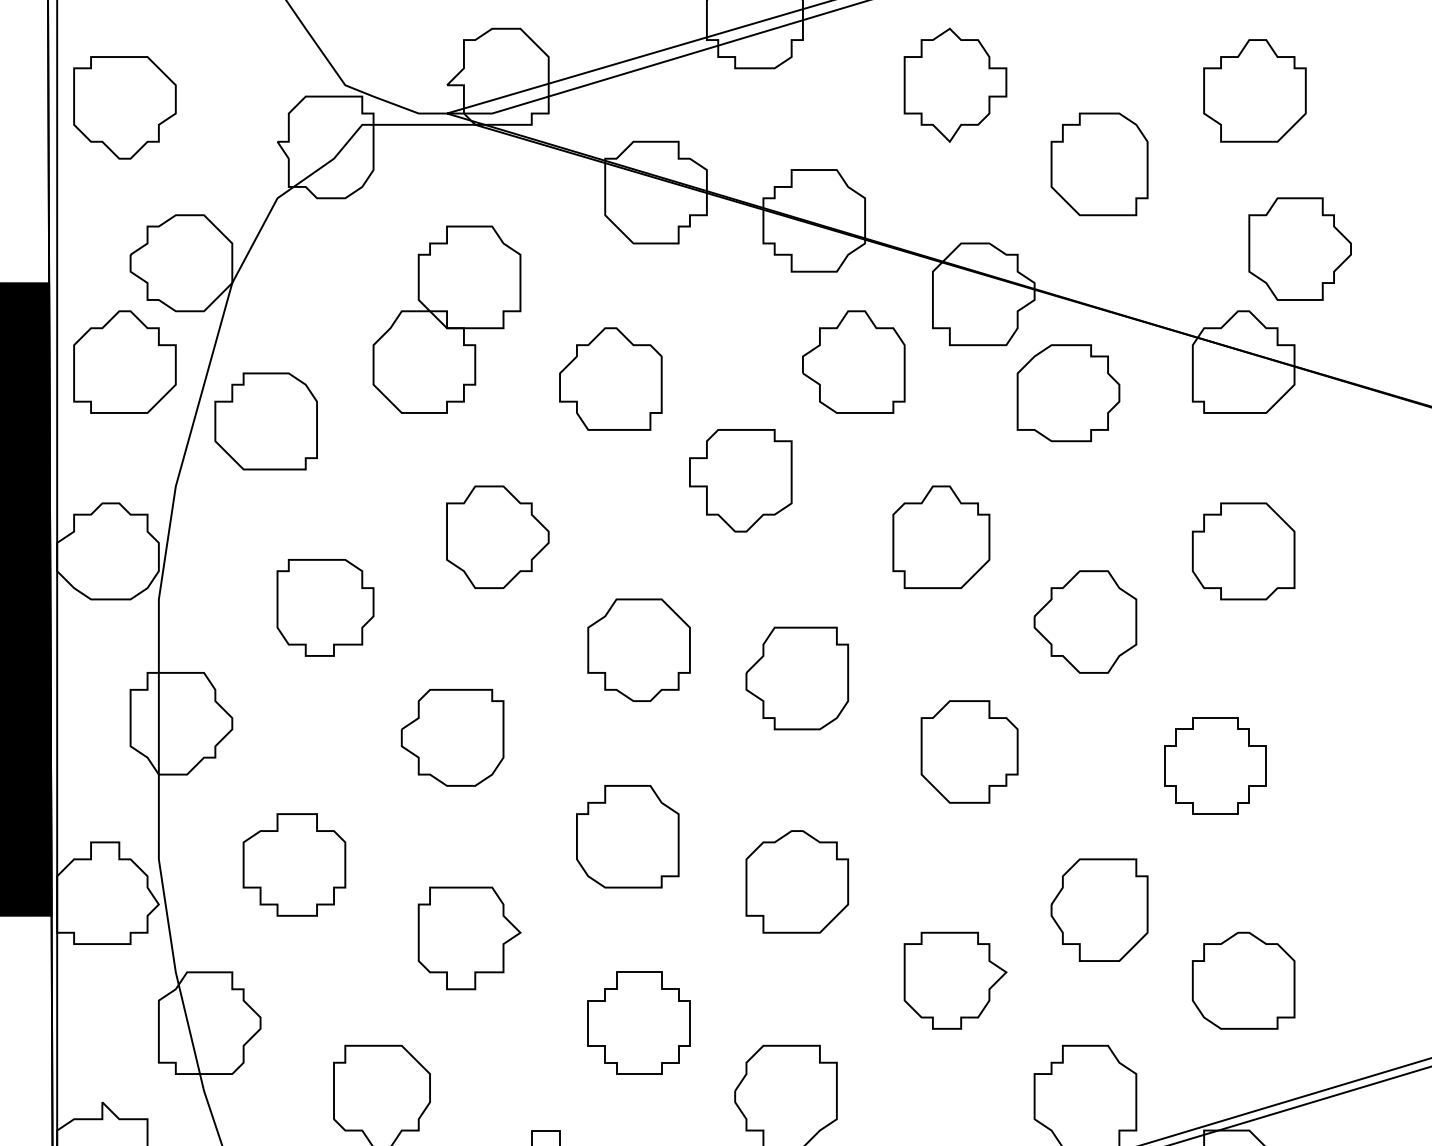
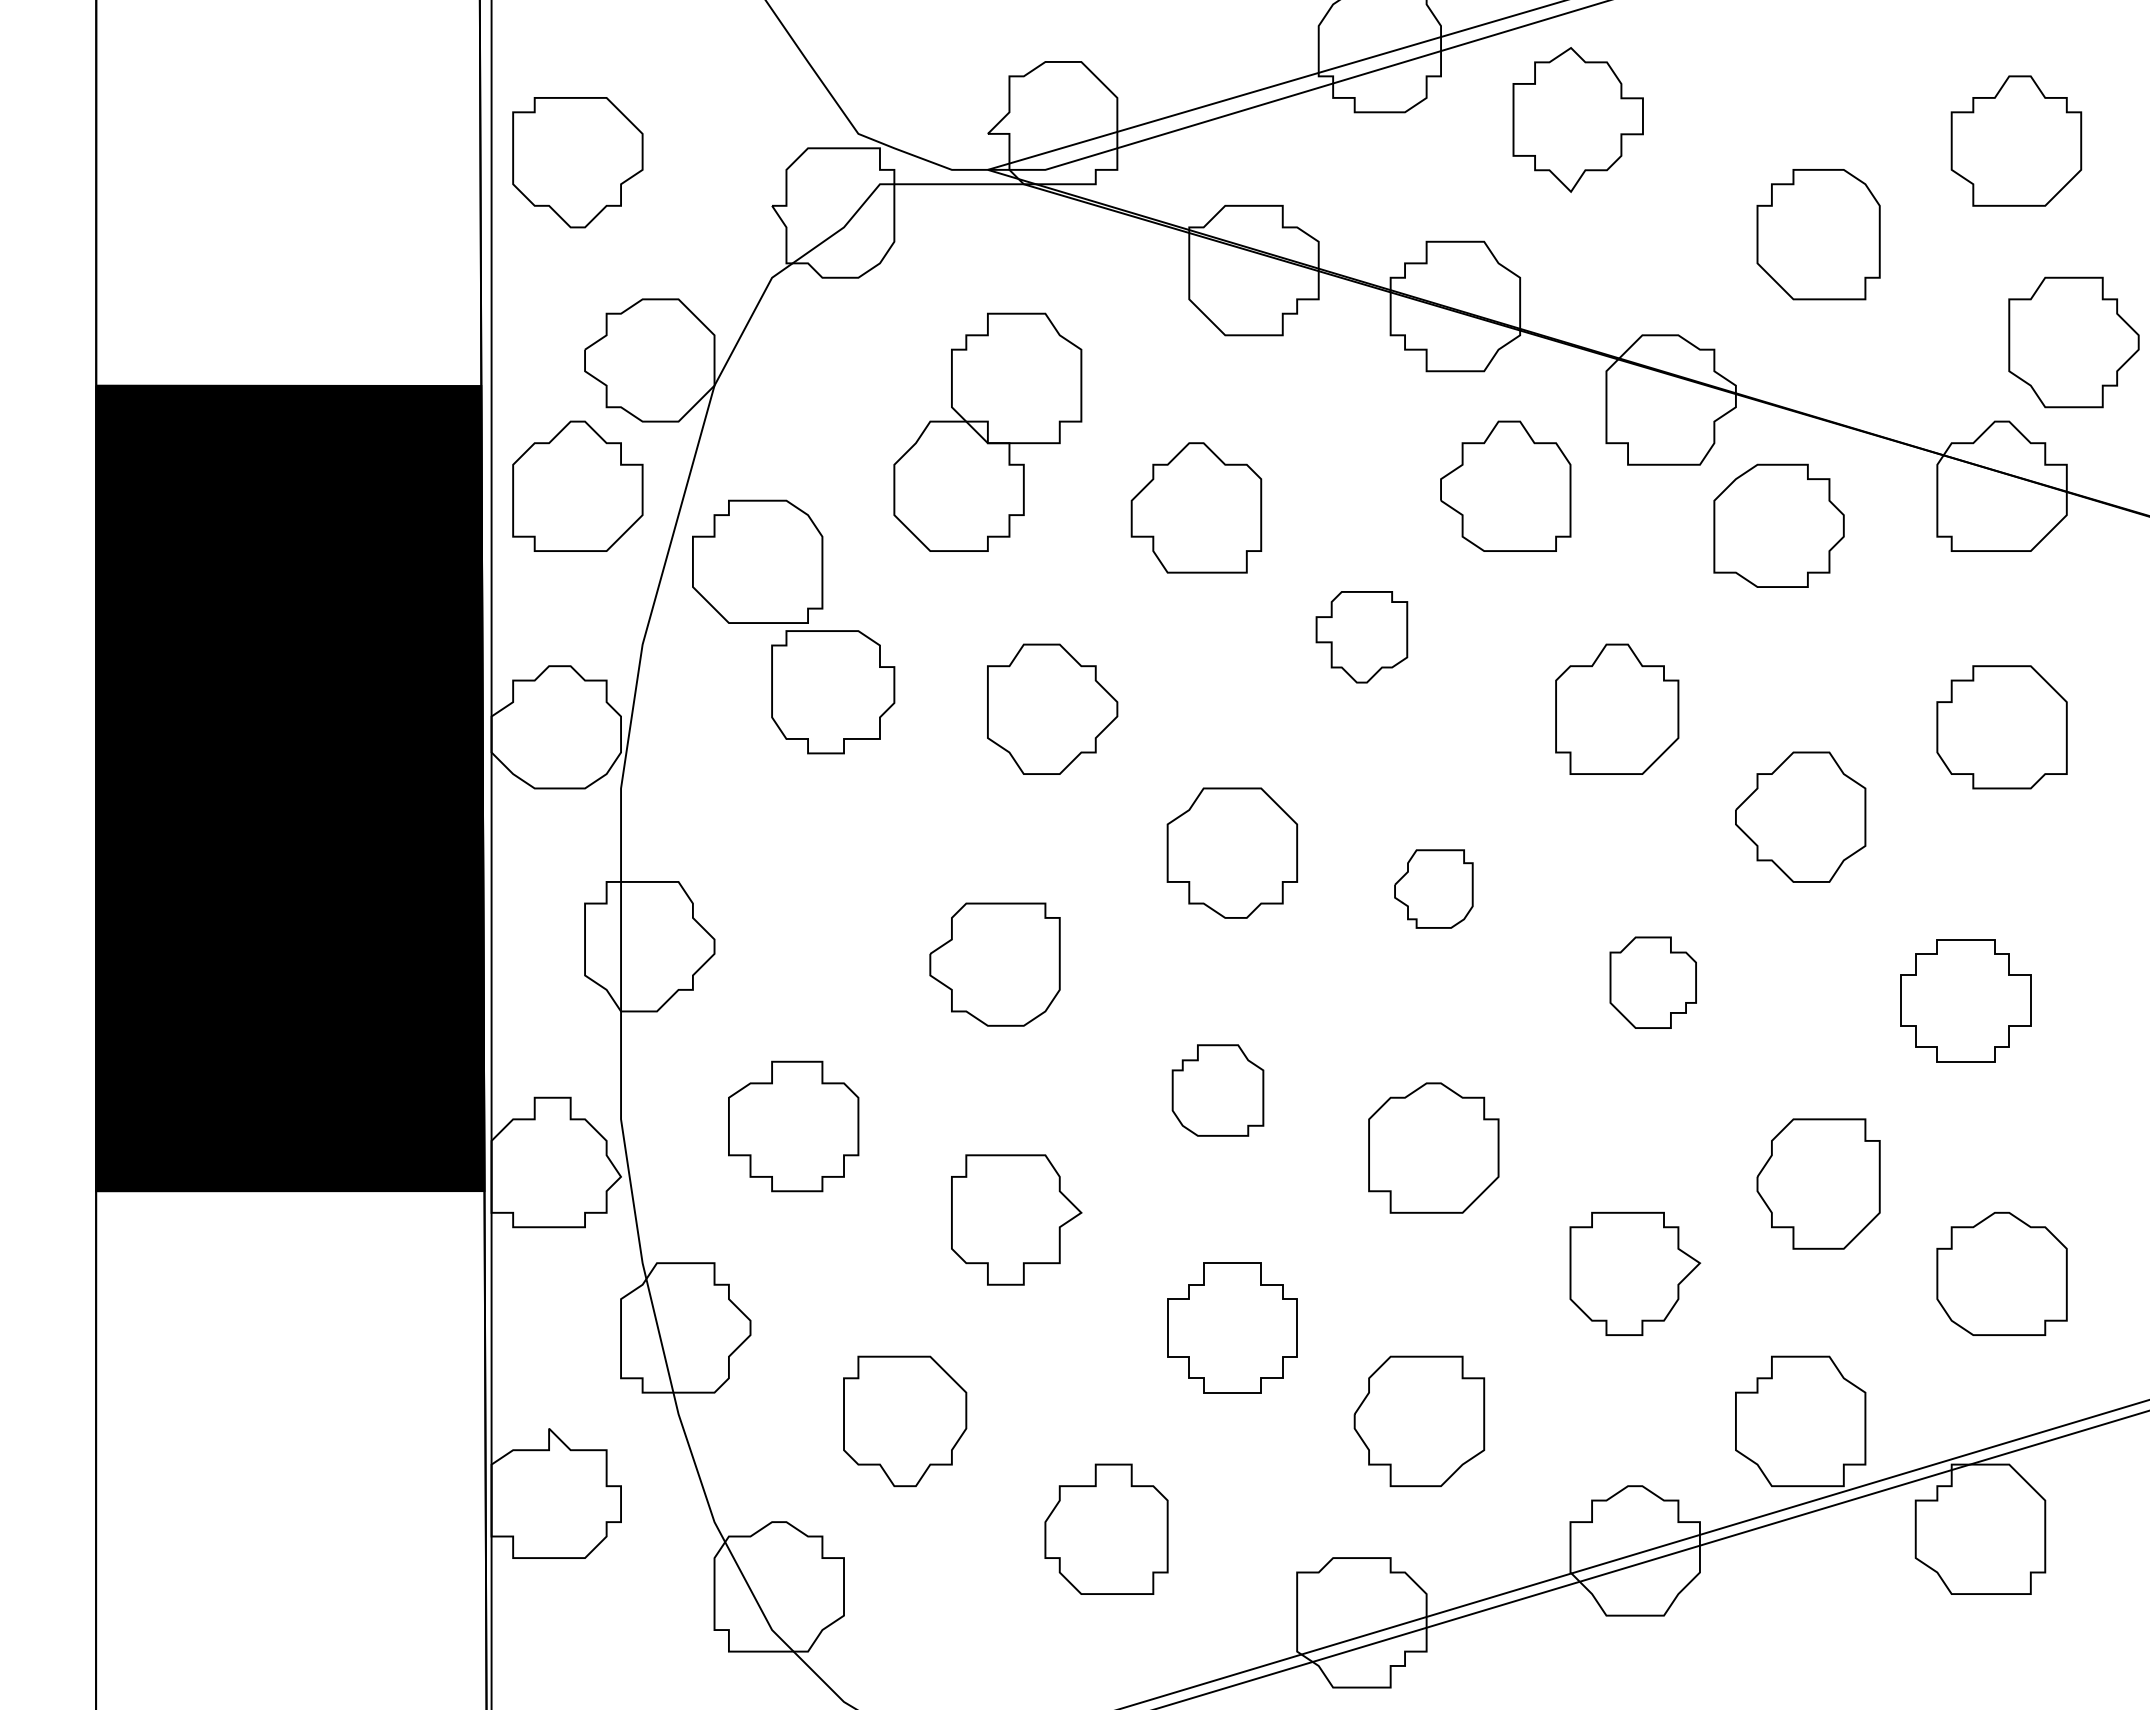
part: (954, 84) -> (1577, 119), moved
part: (740, 480) -> (1361, 636), size x0.7
part: (325, 608) -> (833, 692), moved
part: (797, 678) -> (1433, 888), size x0.6
part: (969, 751) -> (1653, 982), size x0.7
part: (627, 836) -> (1217, 1090), size x0.7

